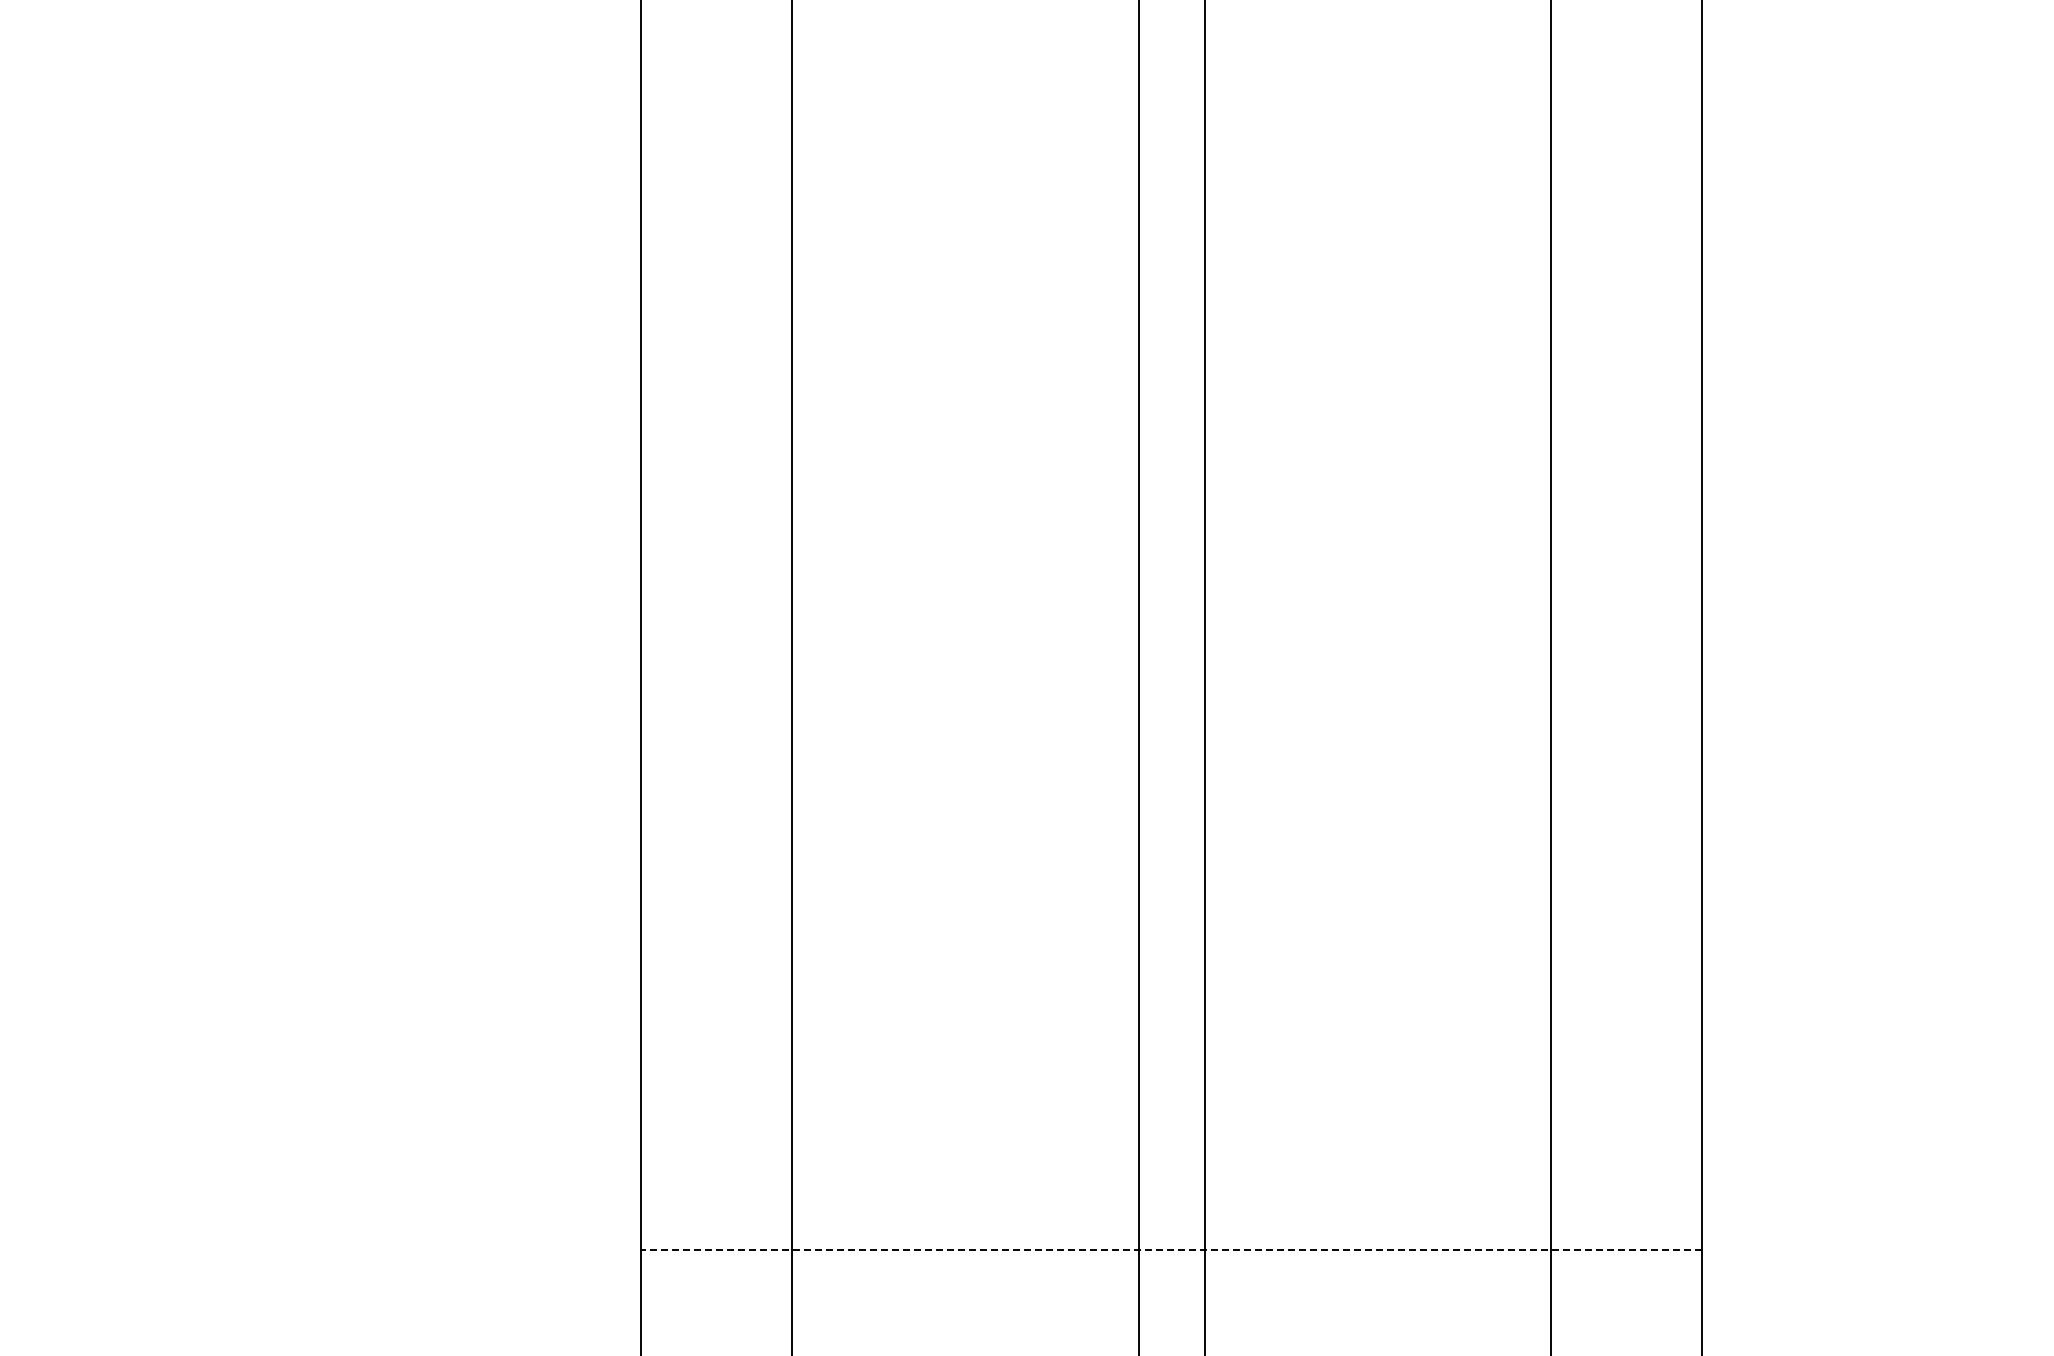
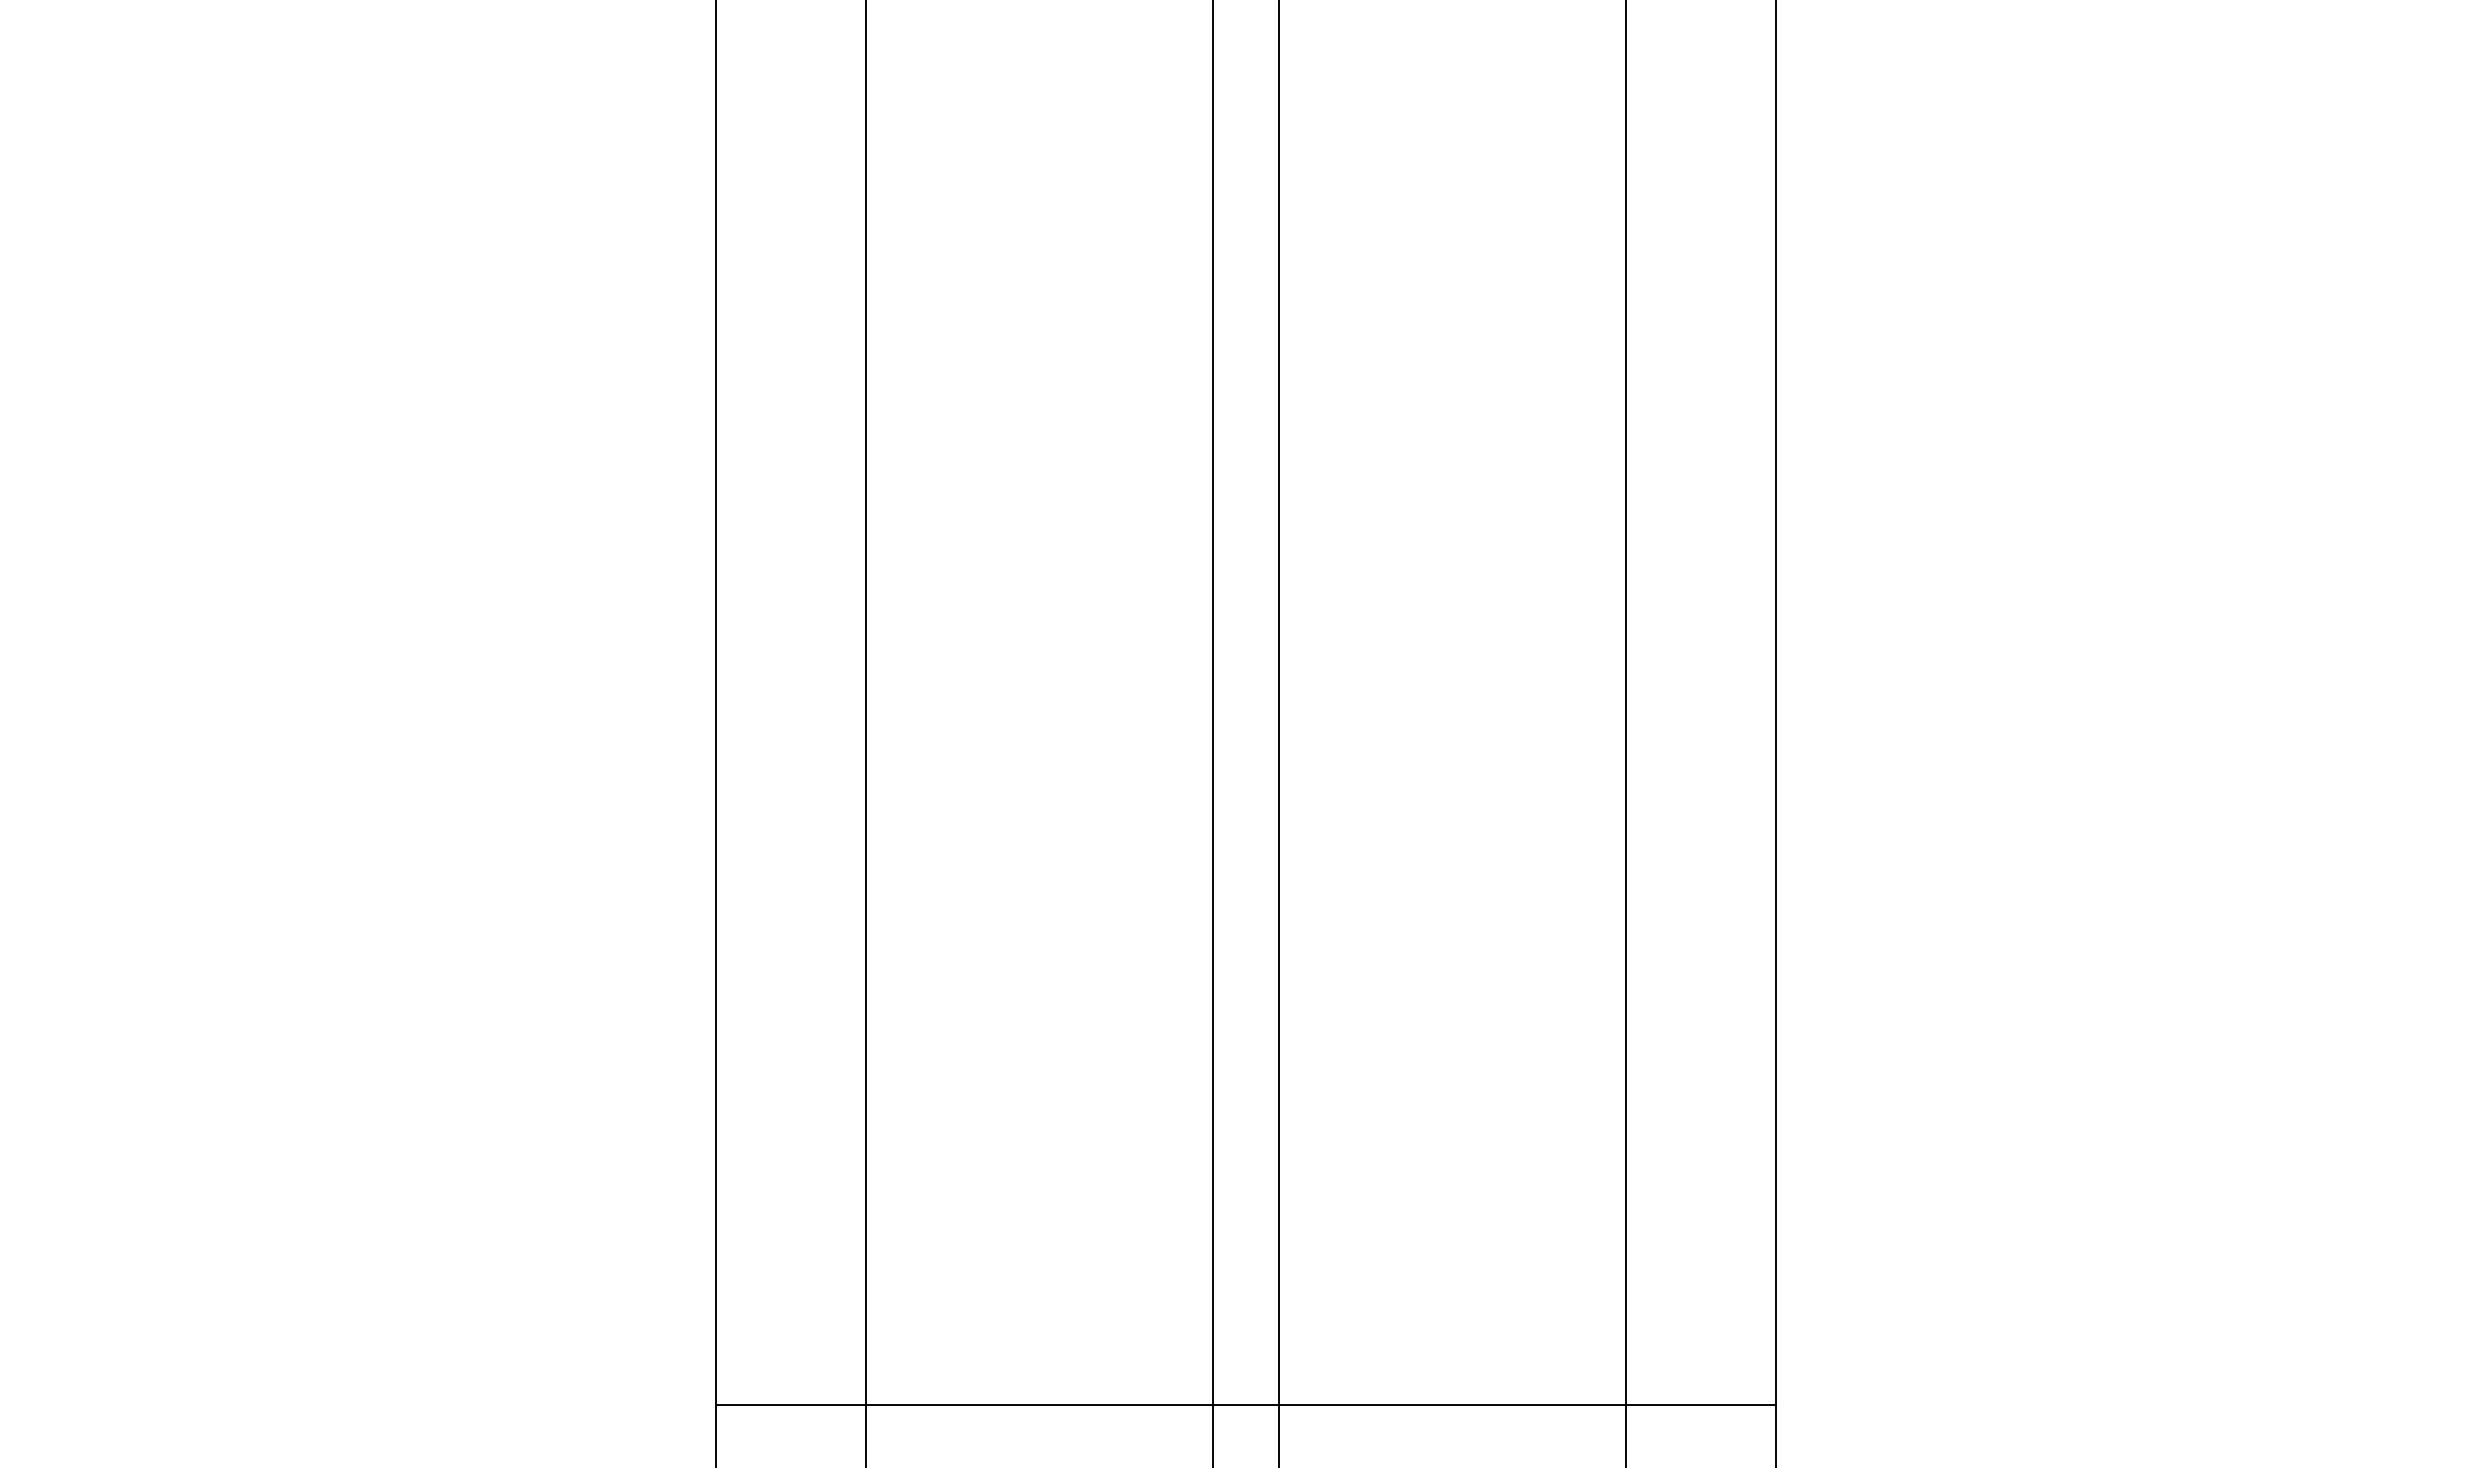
line: (1171, 1250) -> (1245, 1404), dashed -> solid

